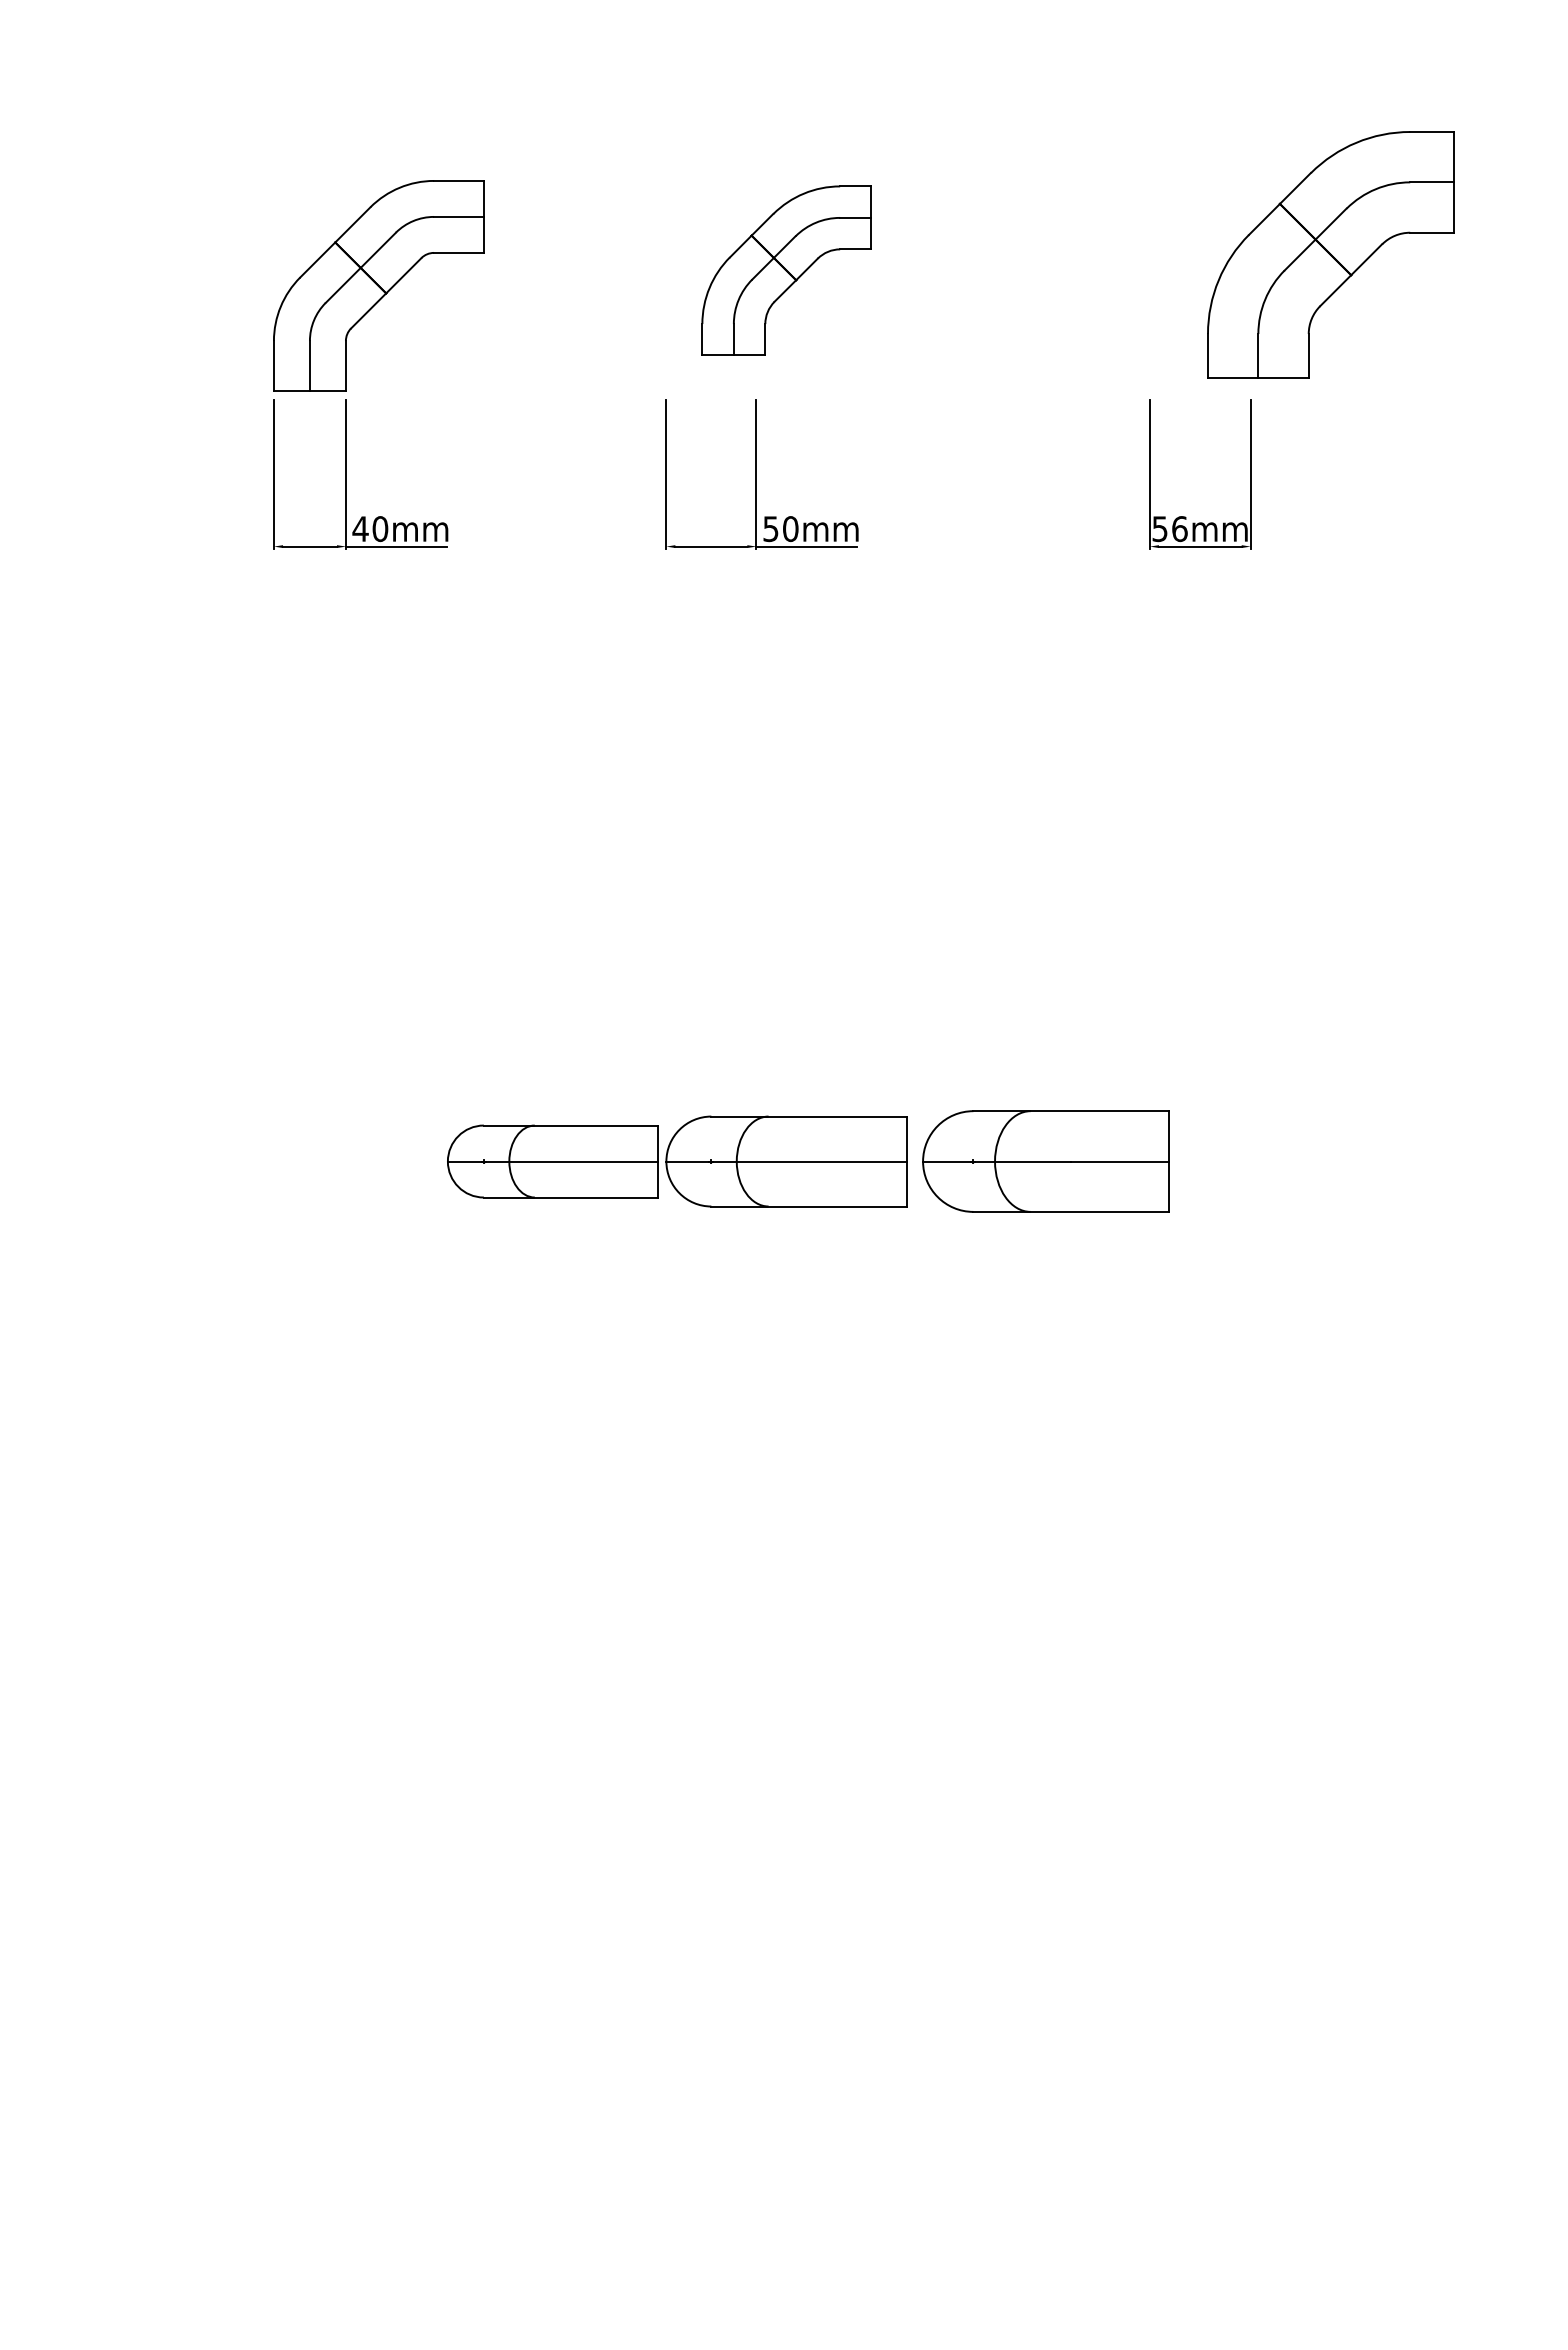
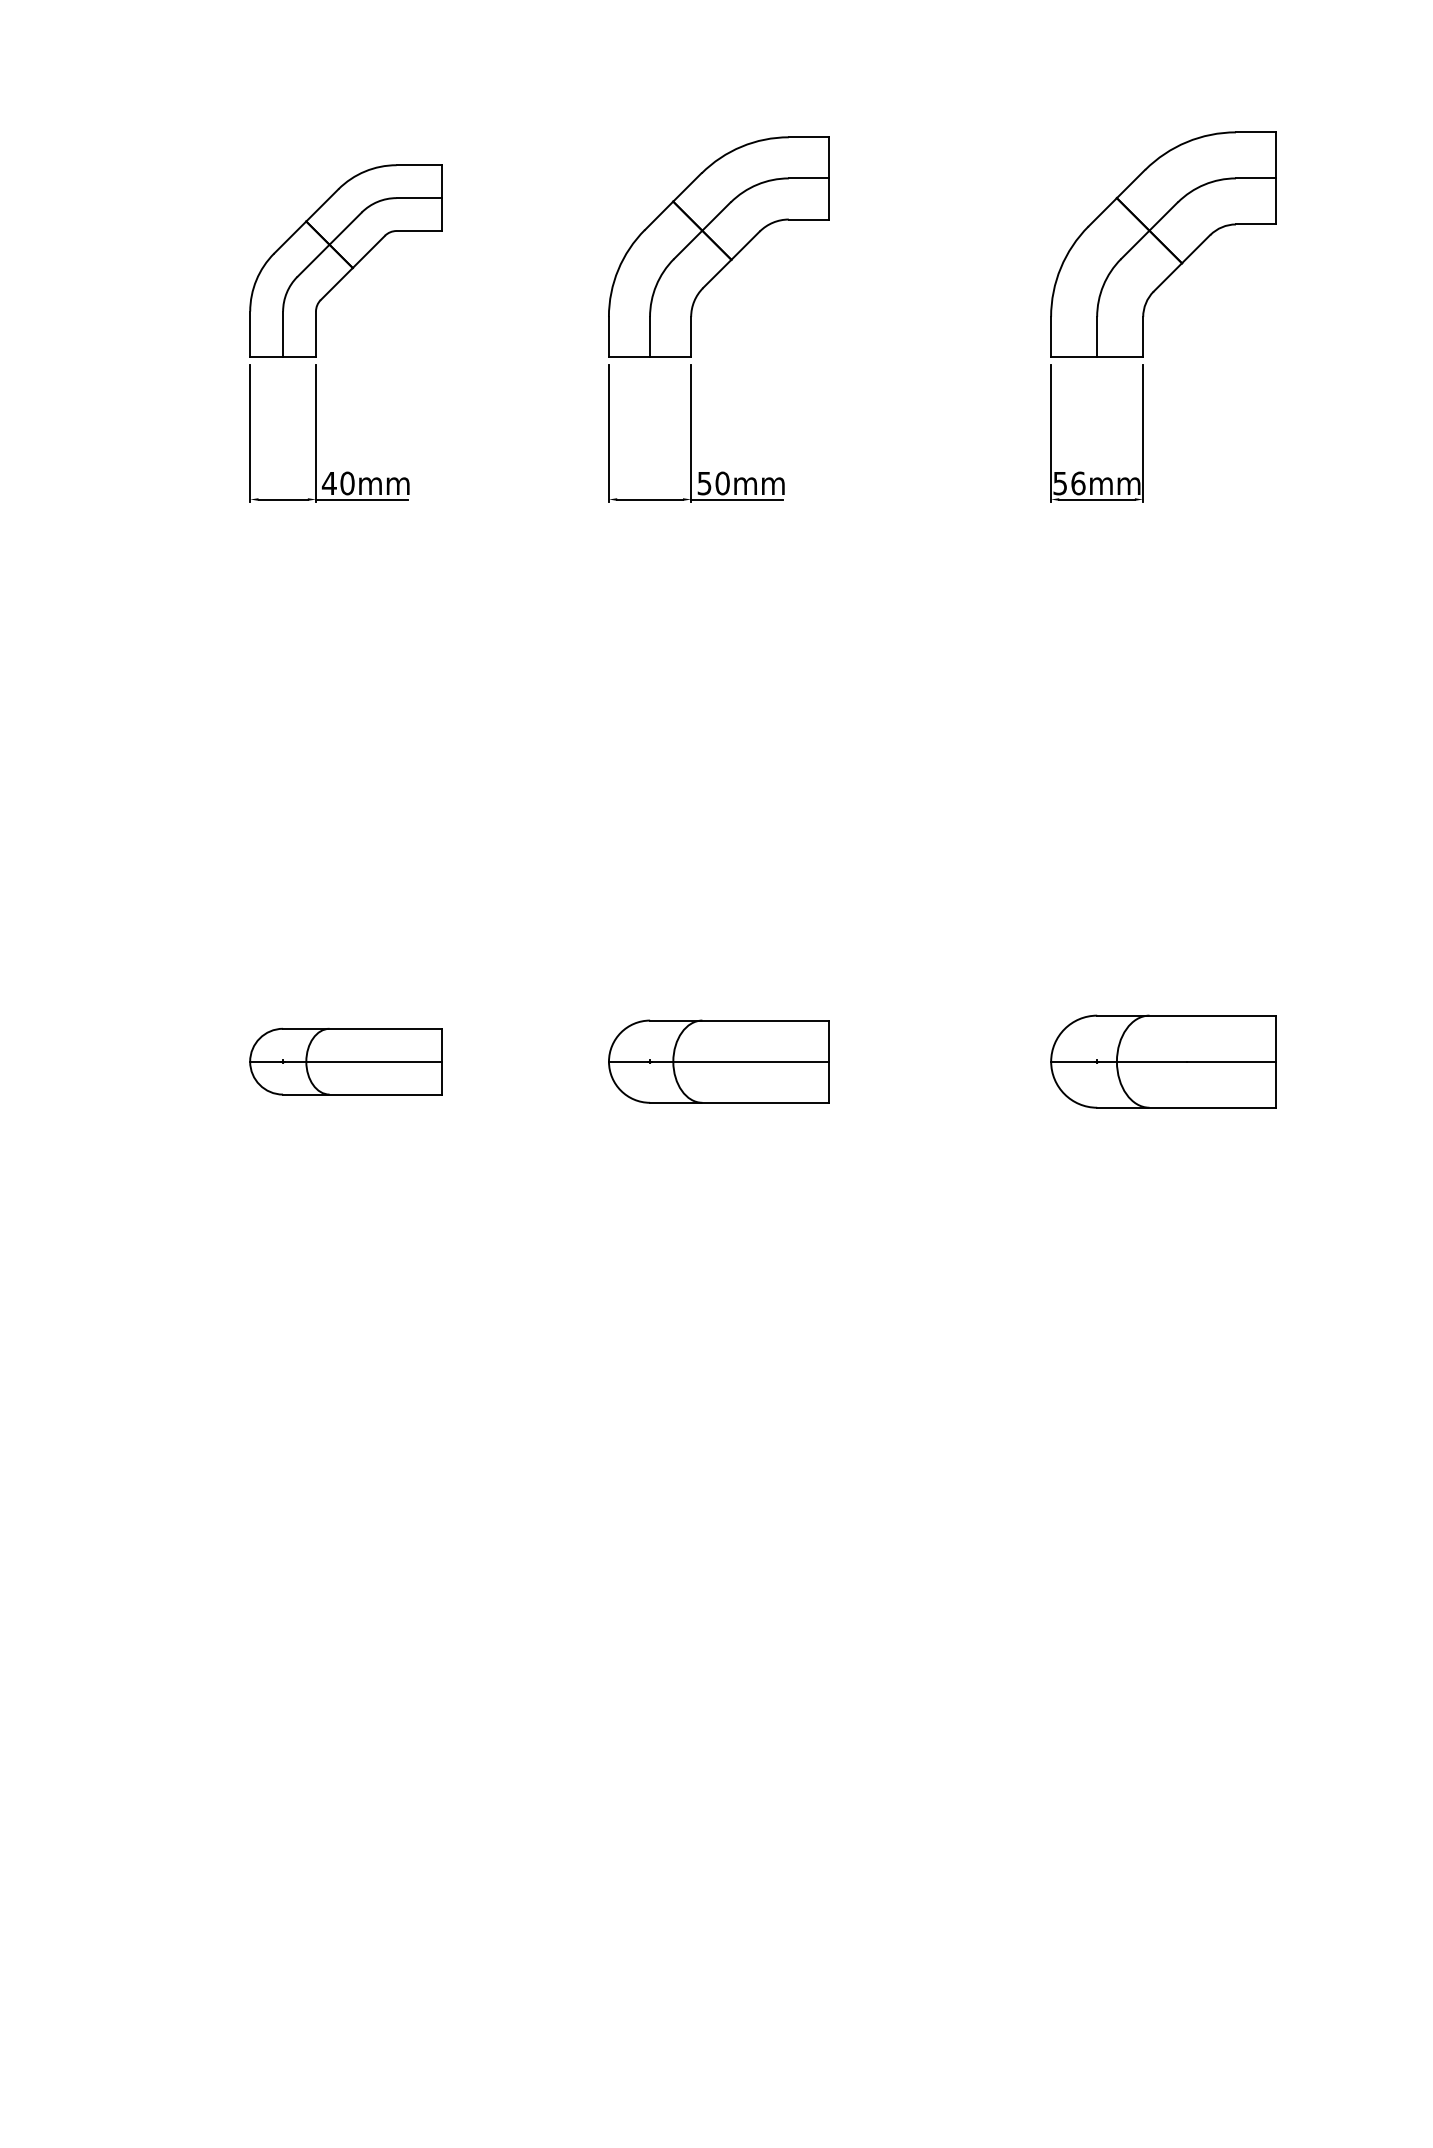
part: (1330, 254) -> (1163, 244), moved
part: (786, 270) -> (718, 247), size x1.43
part: (552, 1161) -> (345, 1061), moved
part: (1045, 1161) -> (1163, 1061), moved

